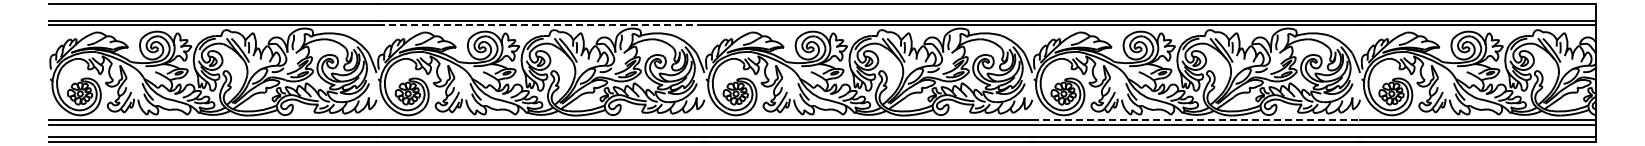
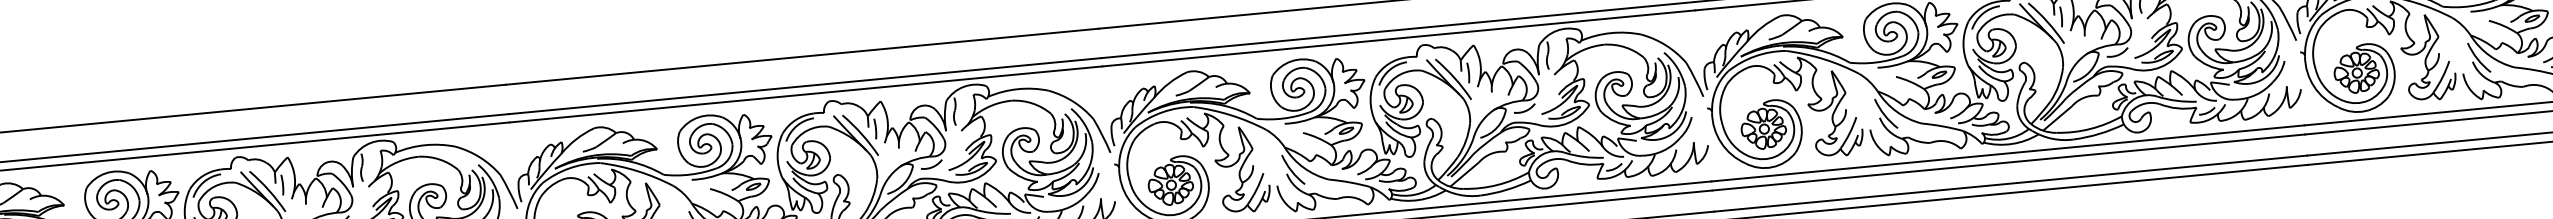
line: (540, 25) -> (806, 94), dashed -> solid
line: (1196, 119) -> (2008, 152), dashed -> solid

